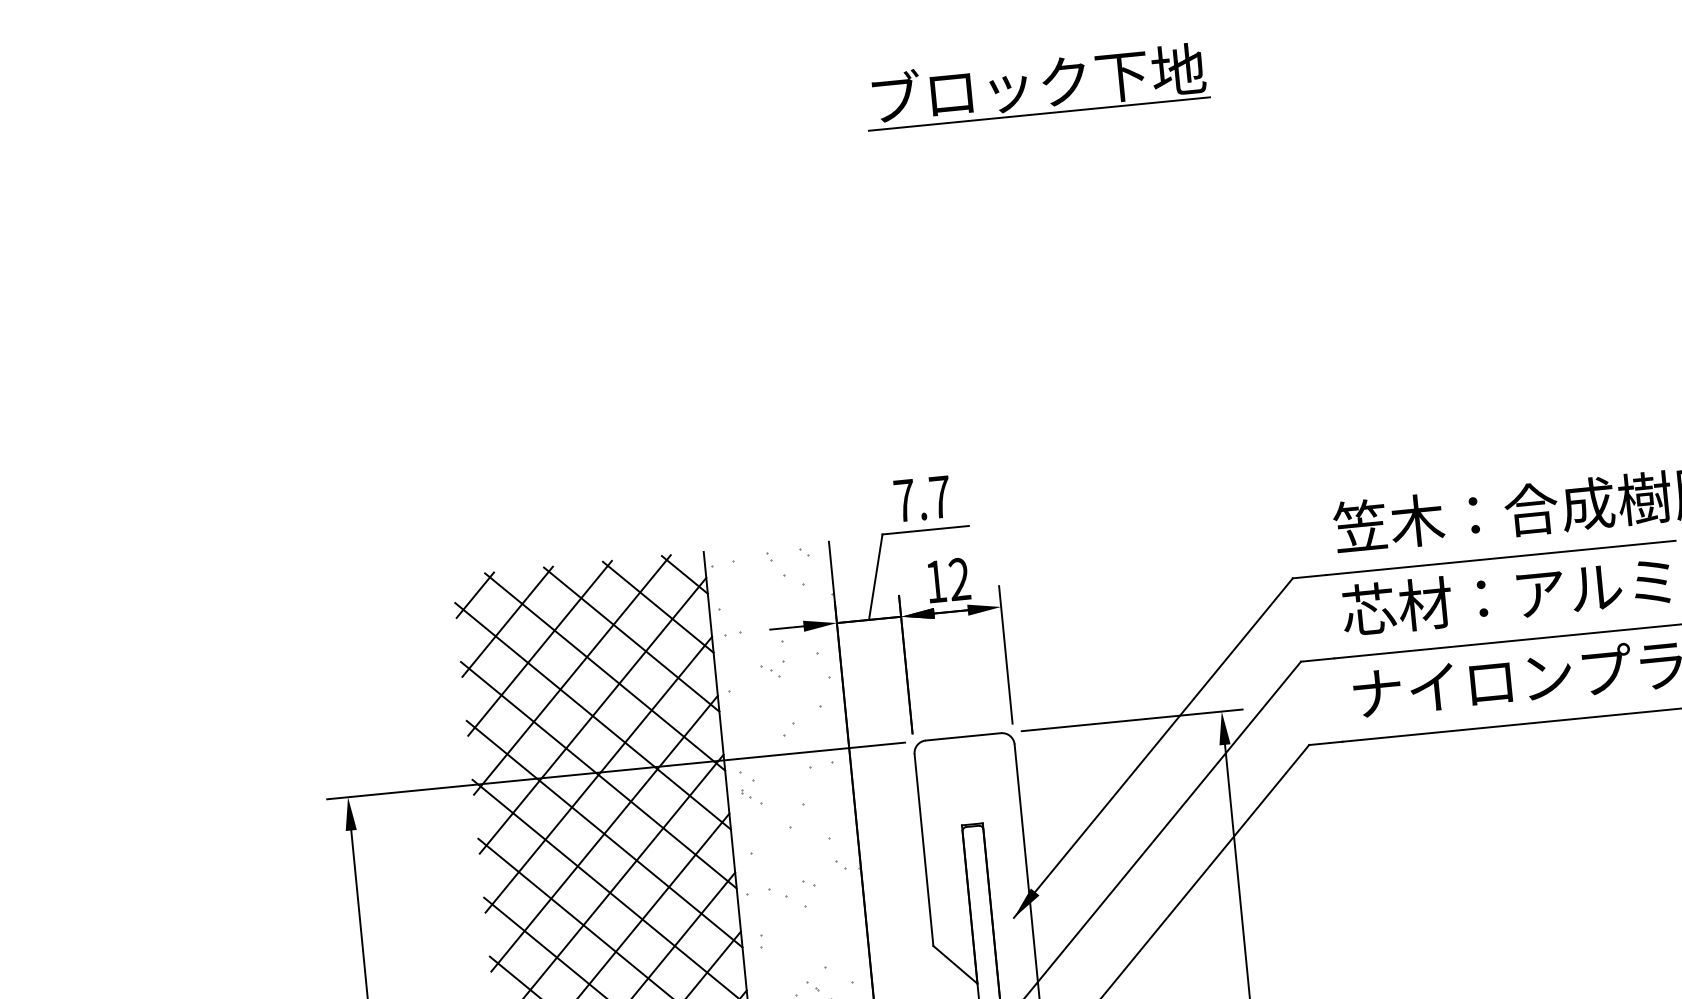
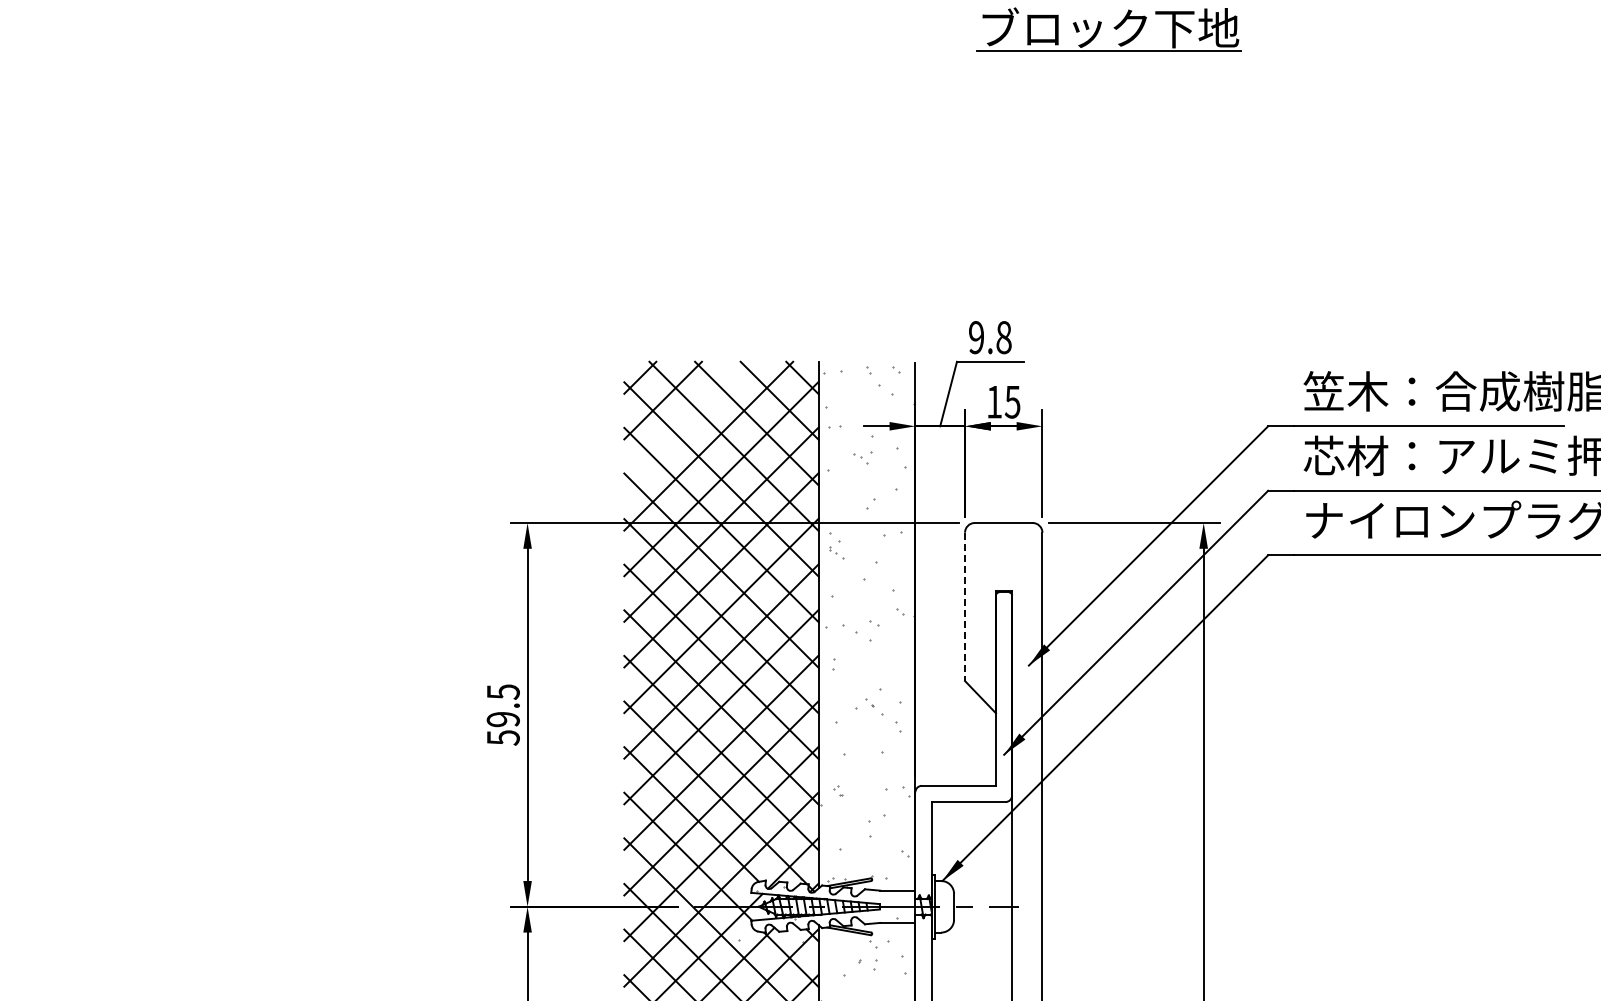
text: (922, 498) -> (990, 337), 7.7 -> 9.8
text: (959, 578) -> (1012, 401), 12 -> 15
line: (539, 648) -> (685, 423), removed
line: (924, 850) -> (965, 607), solid -> dashed

